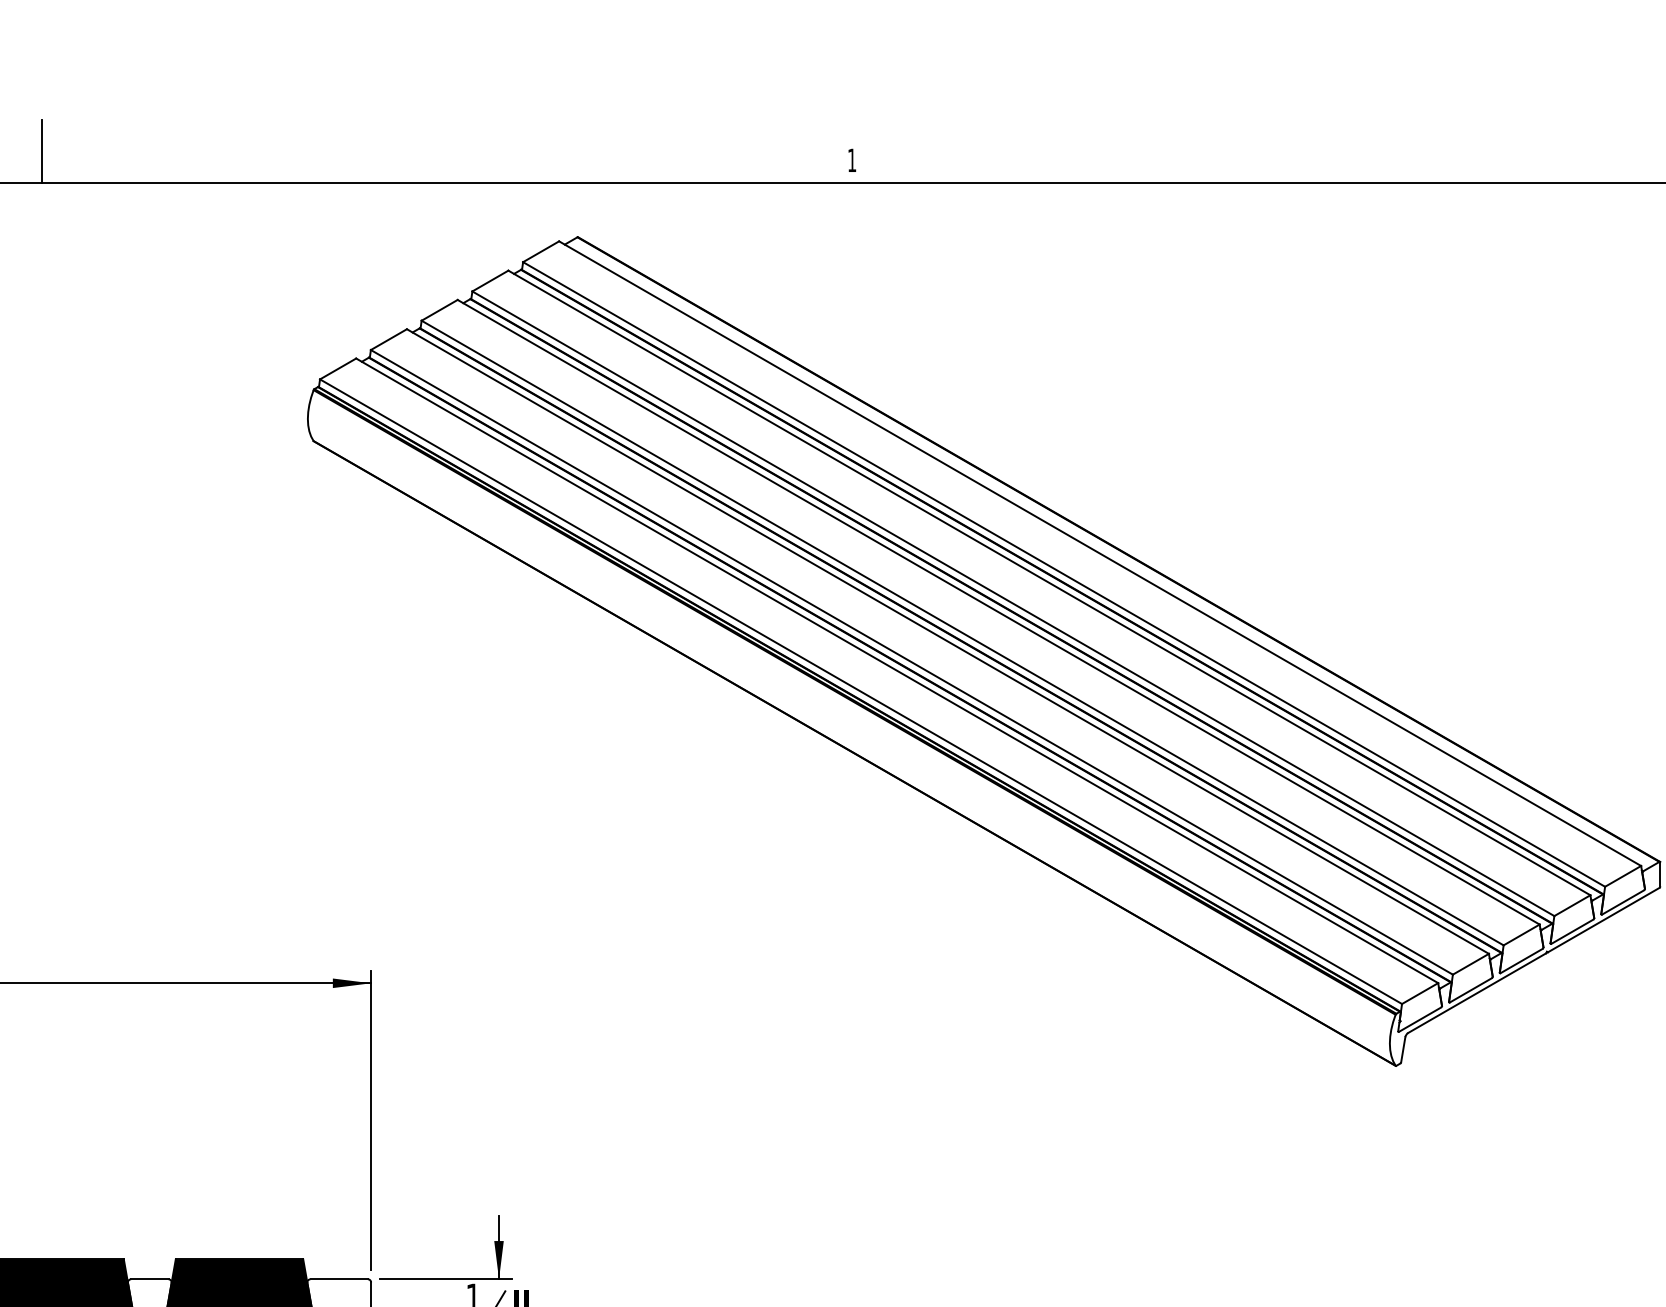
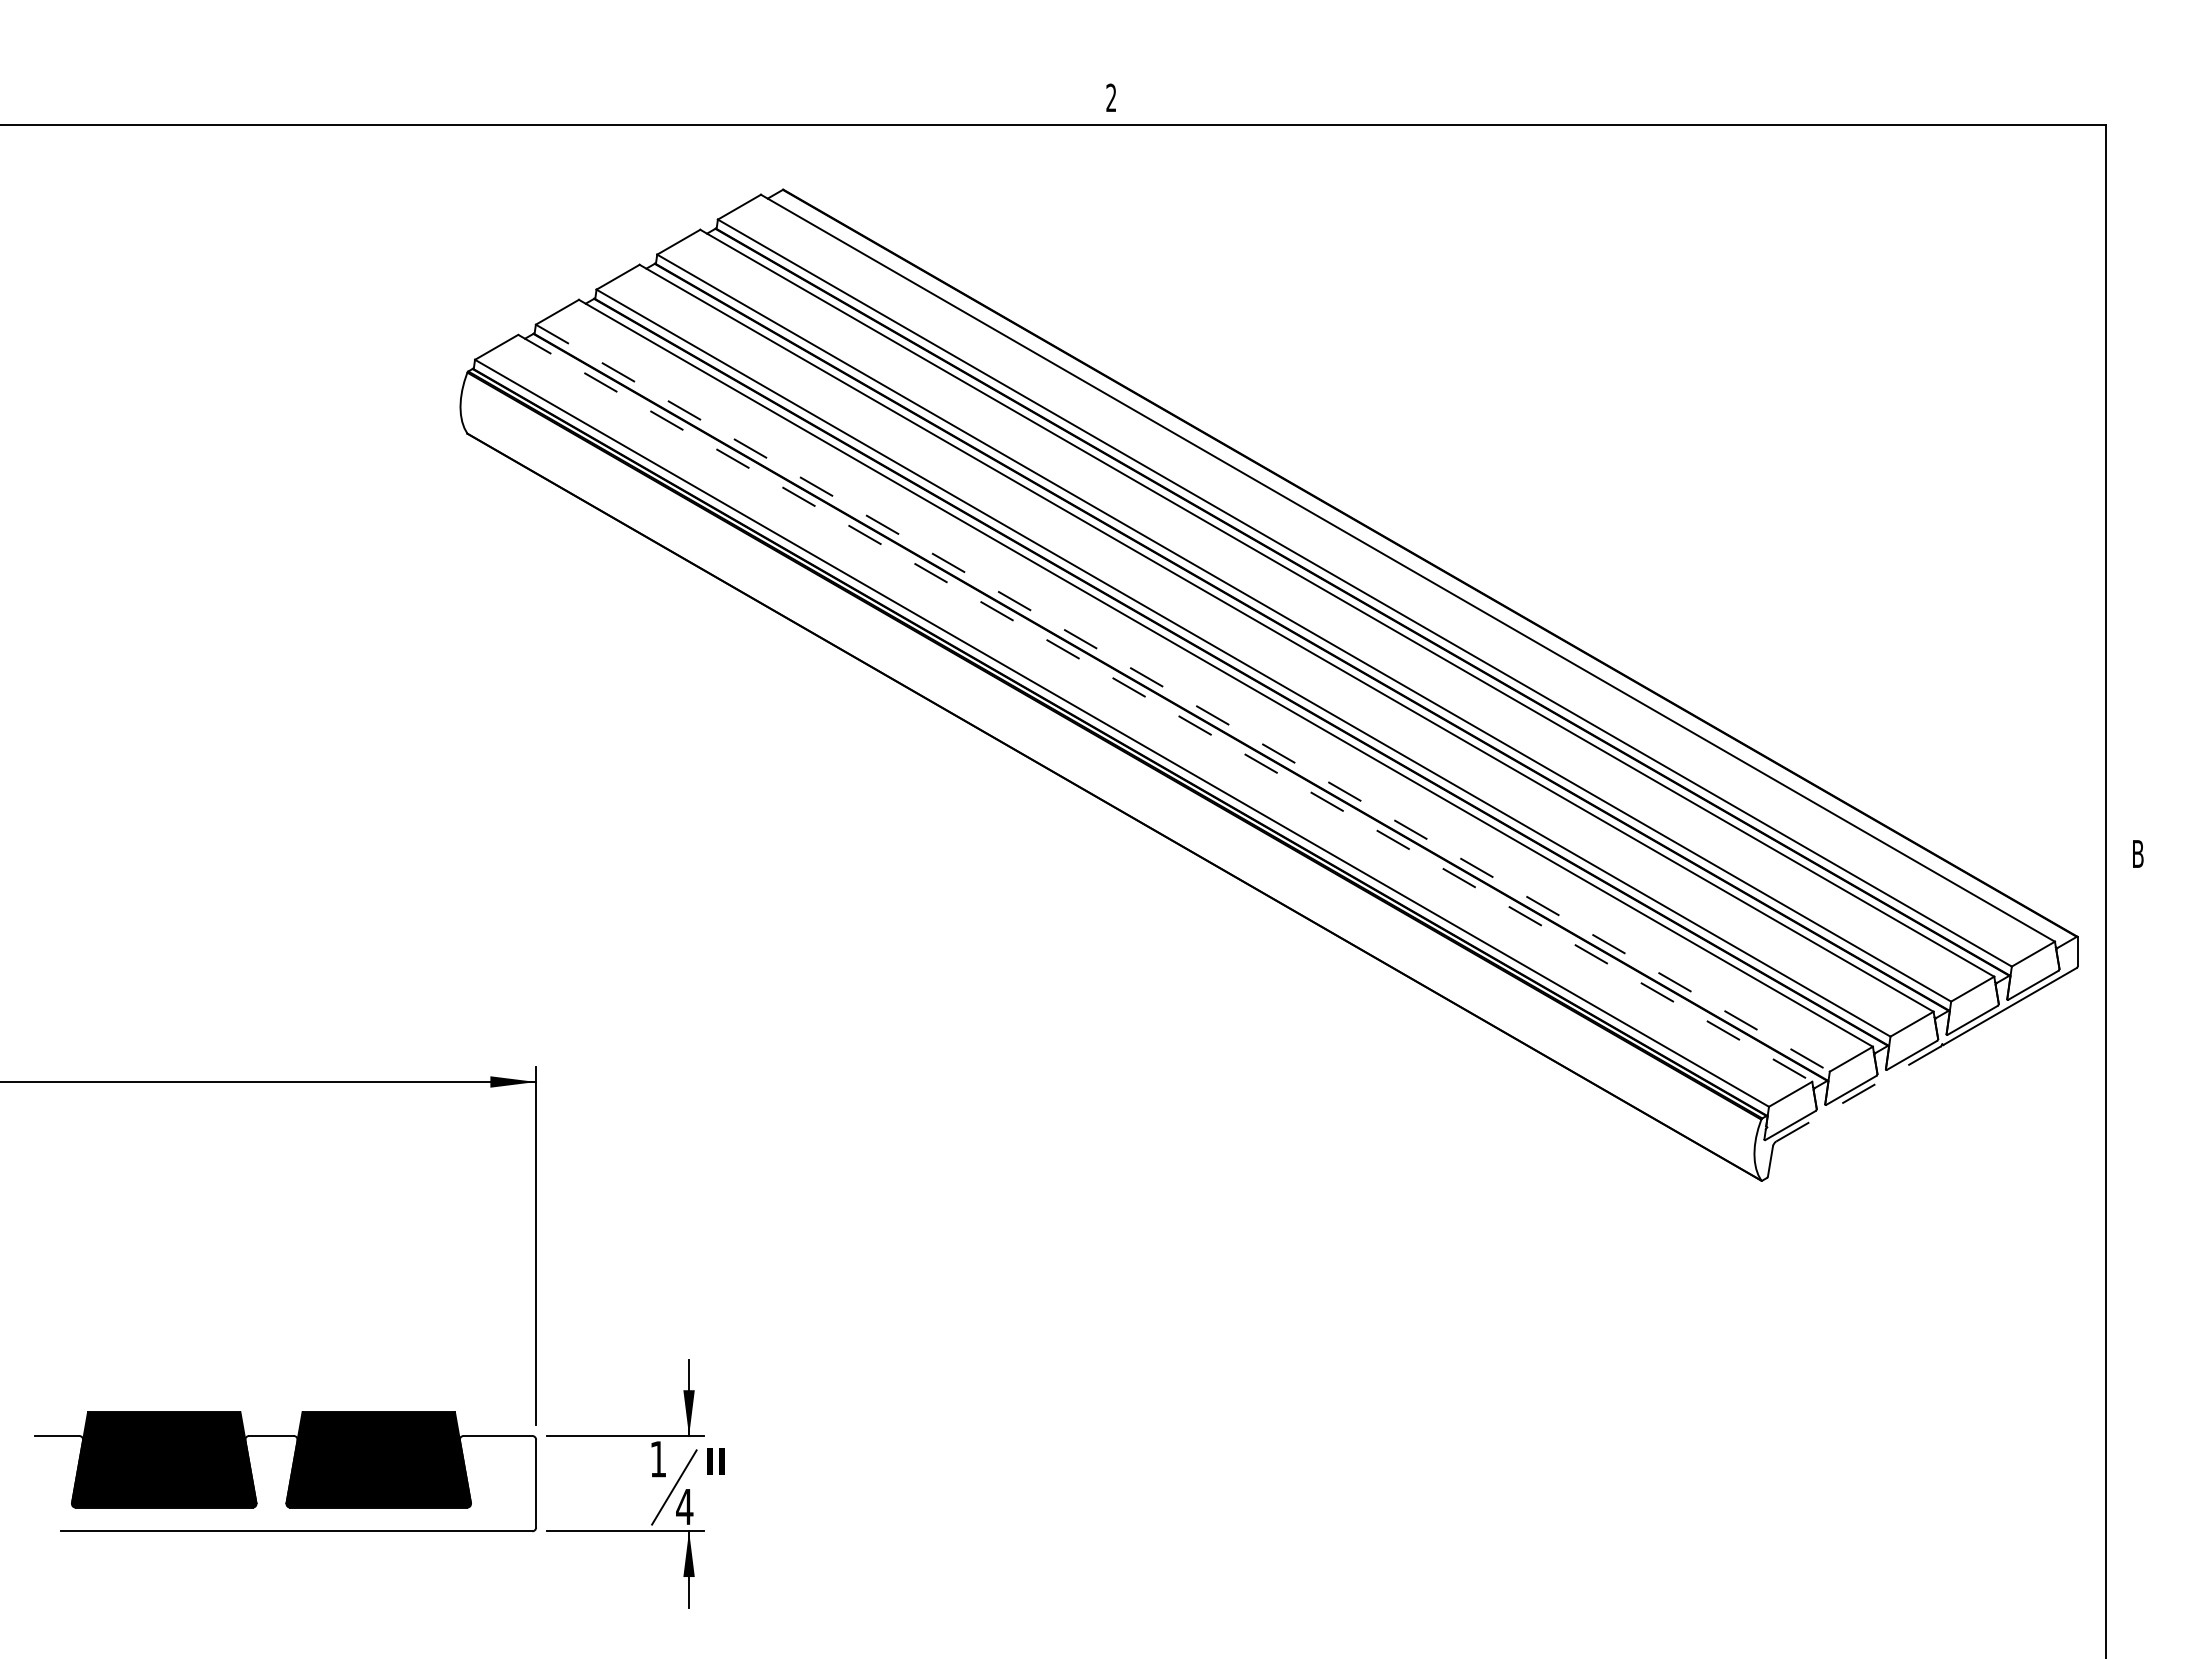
line: (42, 150) -> (143, 86), removed
text: (852, 160) -> (1111, 97), 1 -> 2
line: (912, 662) -> (1183, 698), solid -> dashed
line: (897, 670) -> (1165, 708), solid -> dashed
line: (1477, 992) -> (1859, 1093), solid -> dashed

